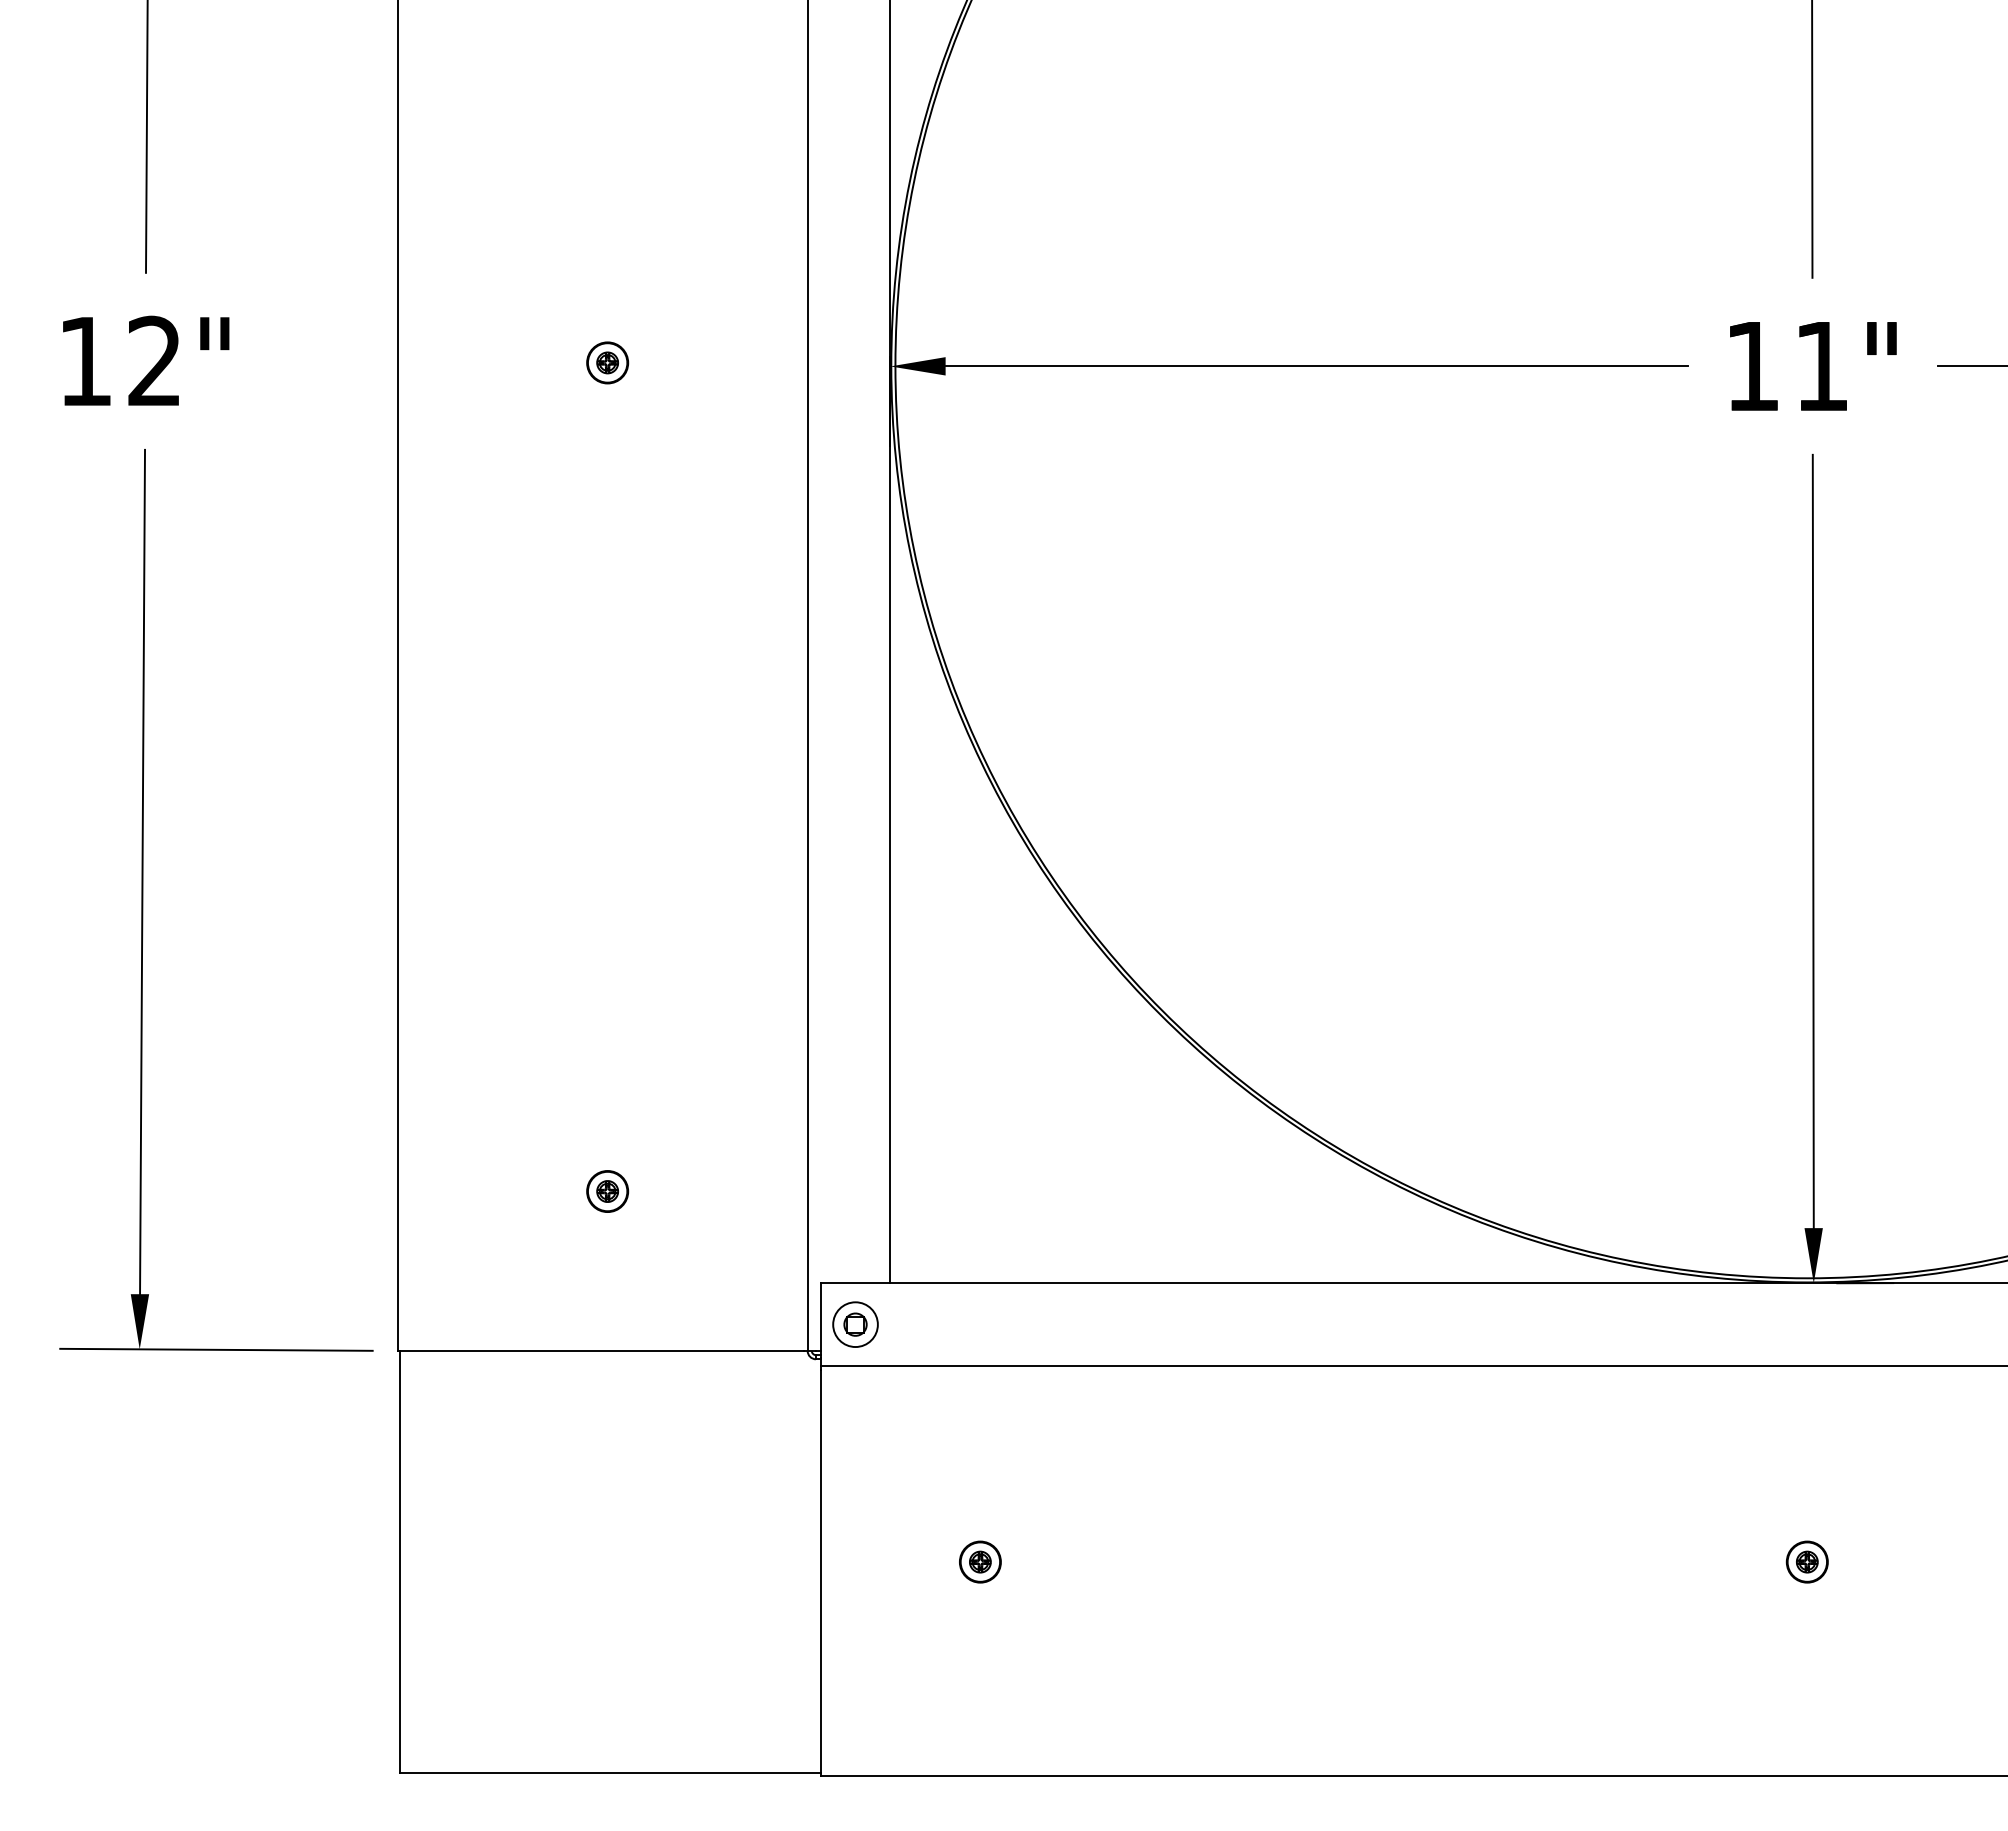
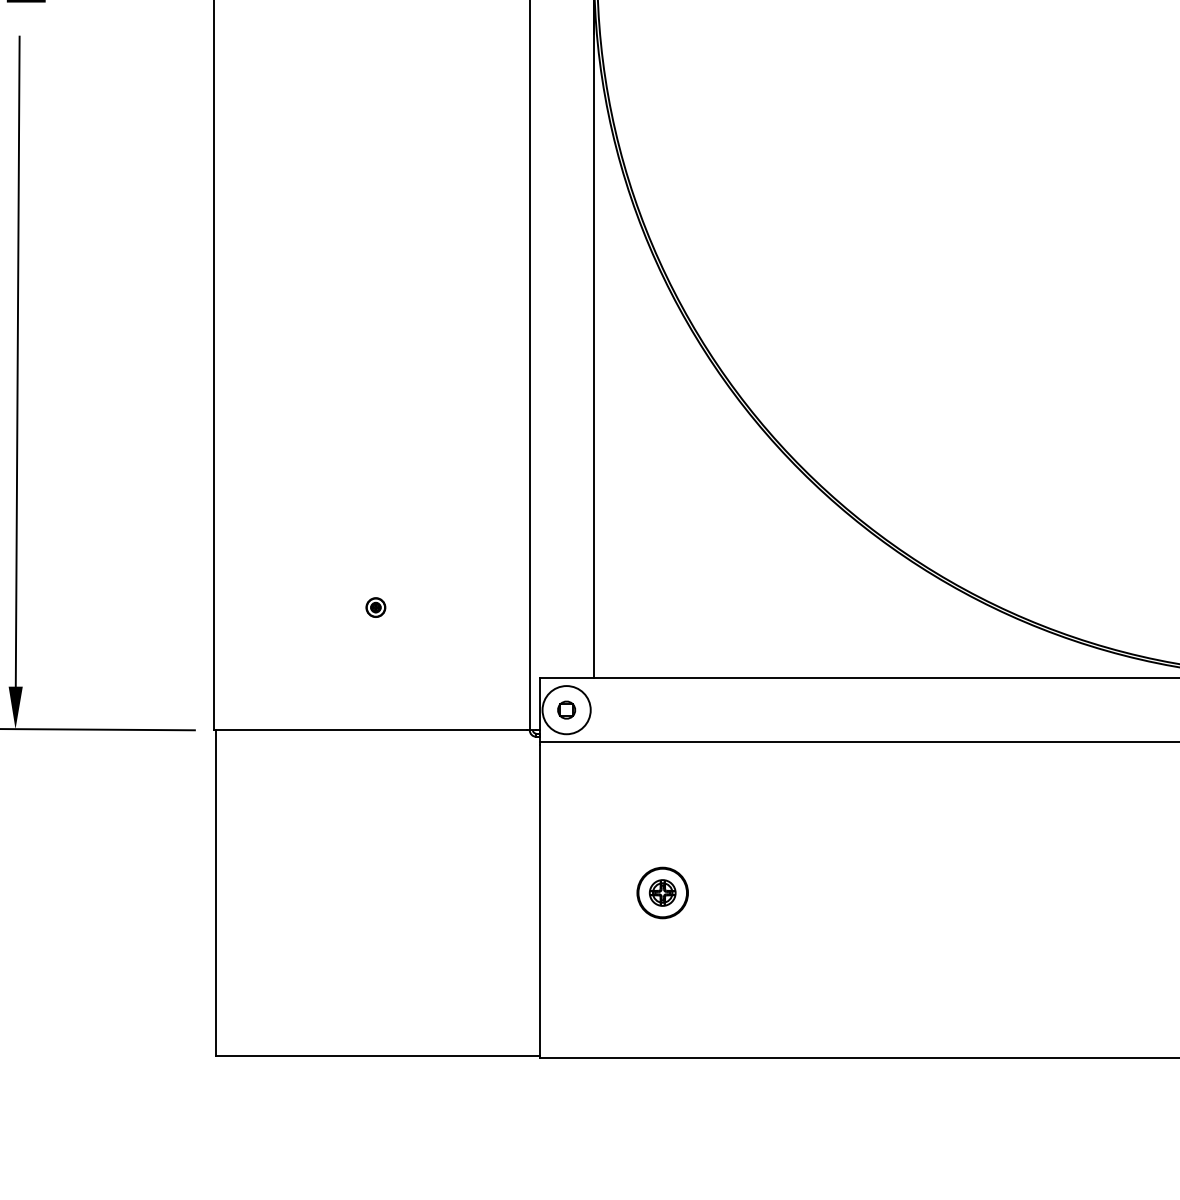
part: (607, 1191) -> (375, 607), size x0.6
circle: (855, 1324) -> (566, 710), size x1.4
part: (980, 1561) -> (662, 892), size x1.6

